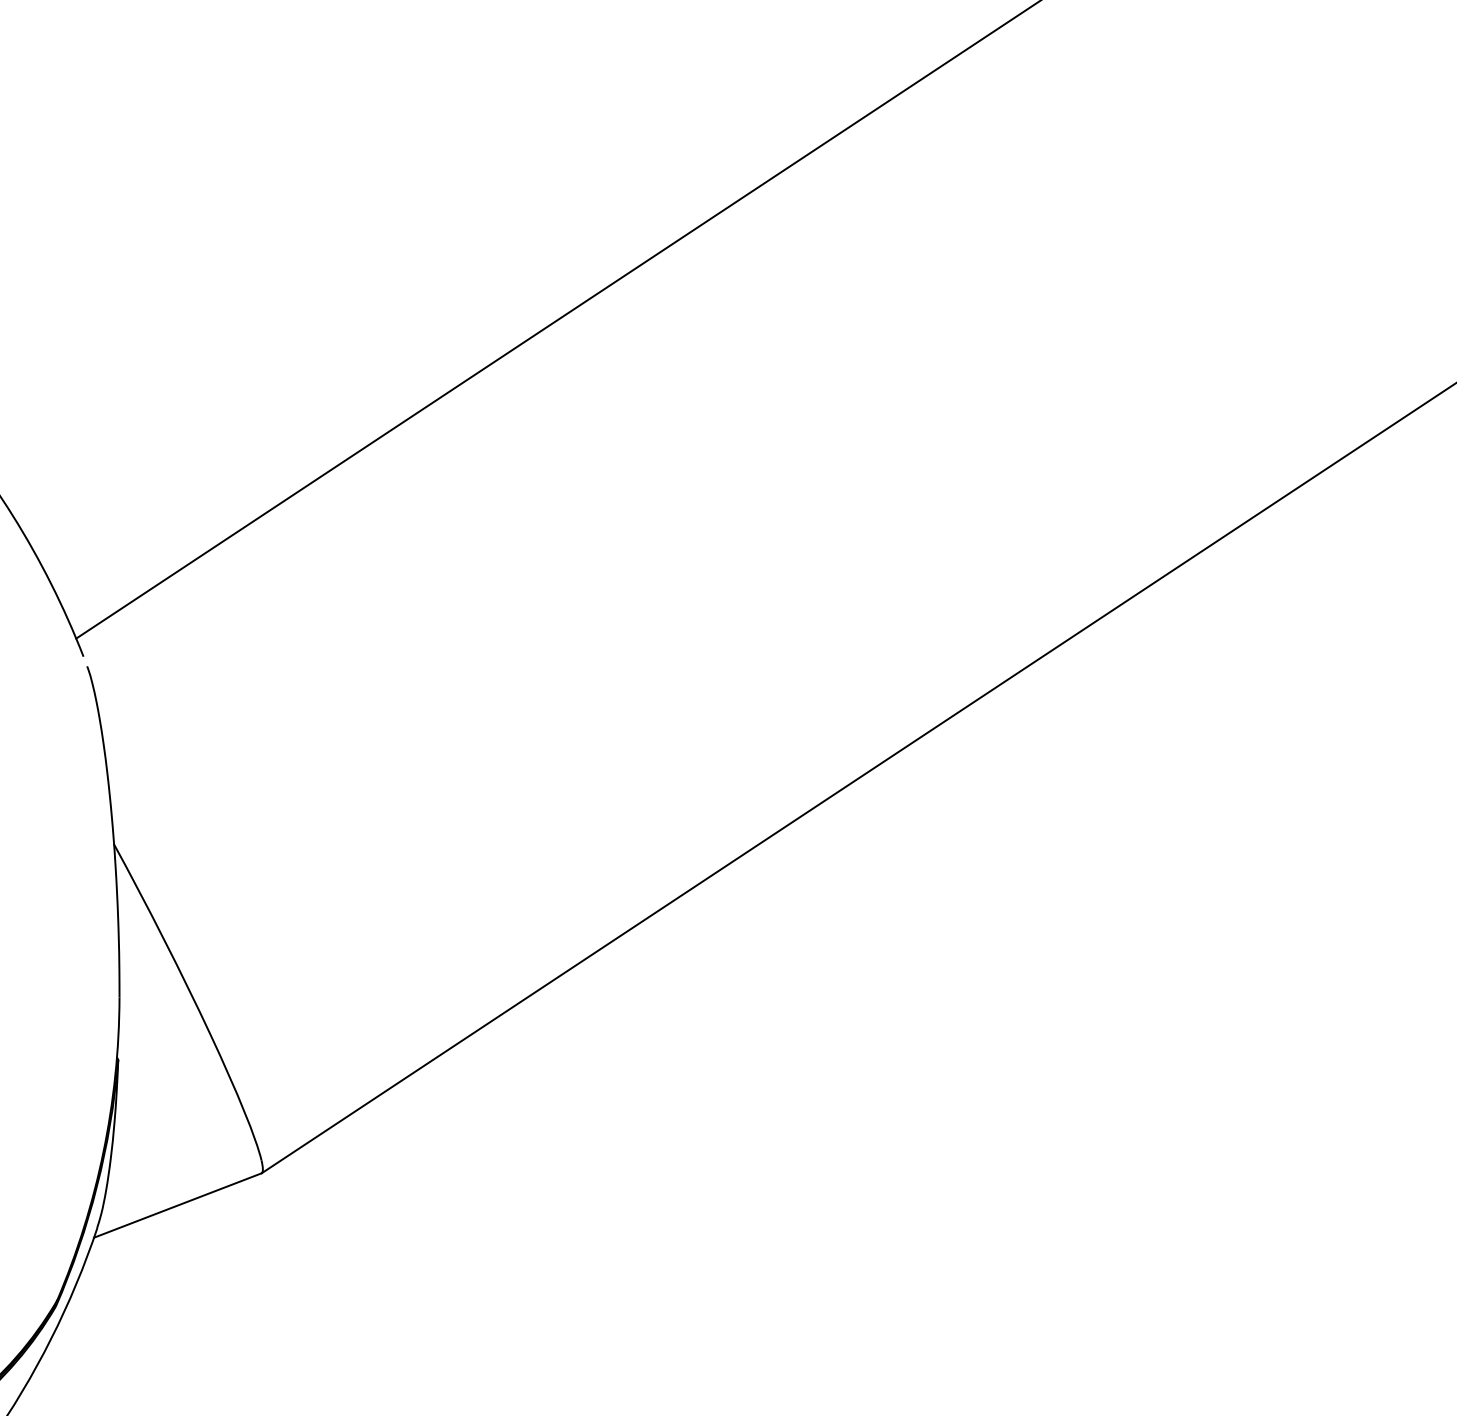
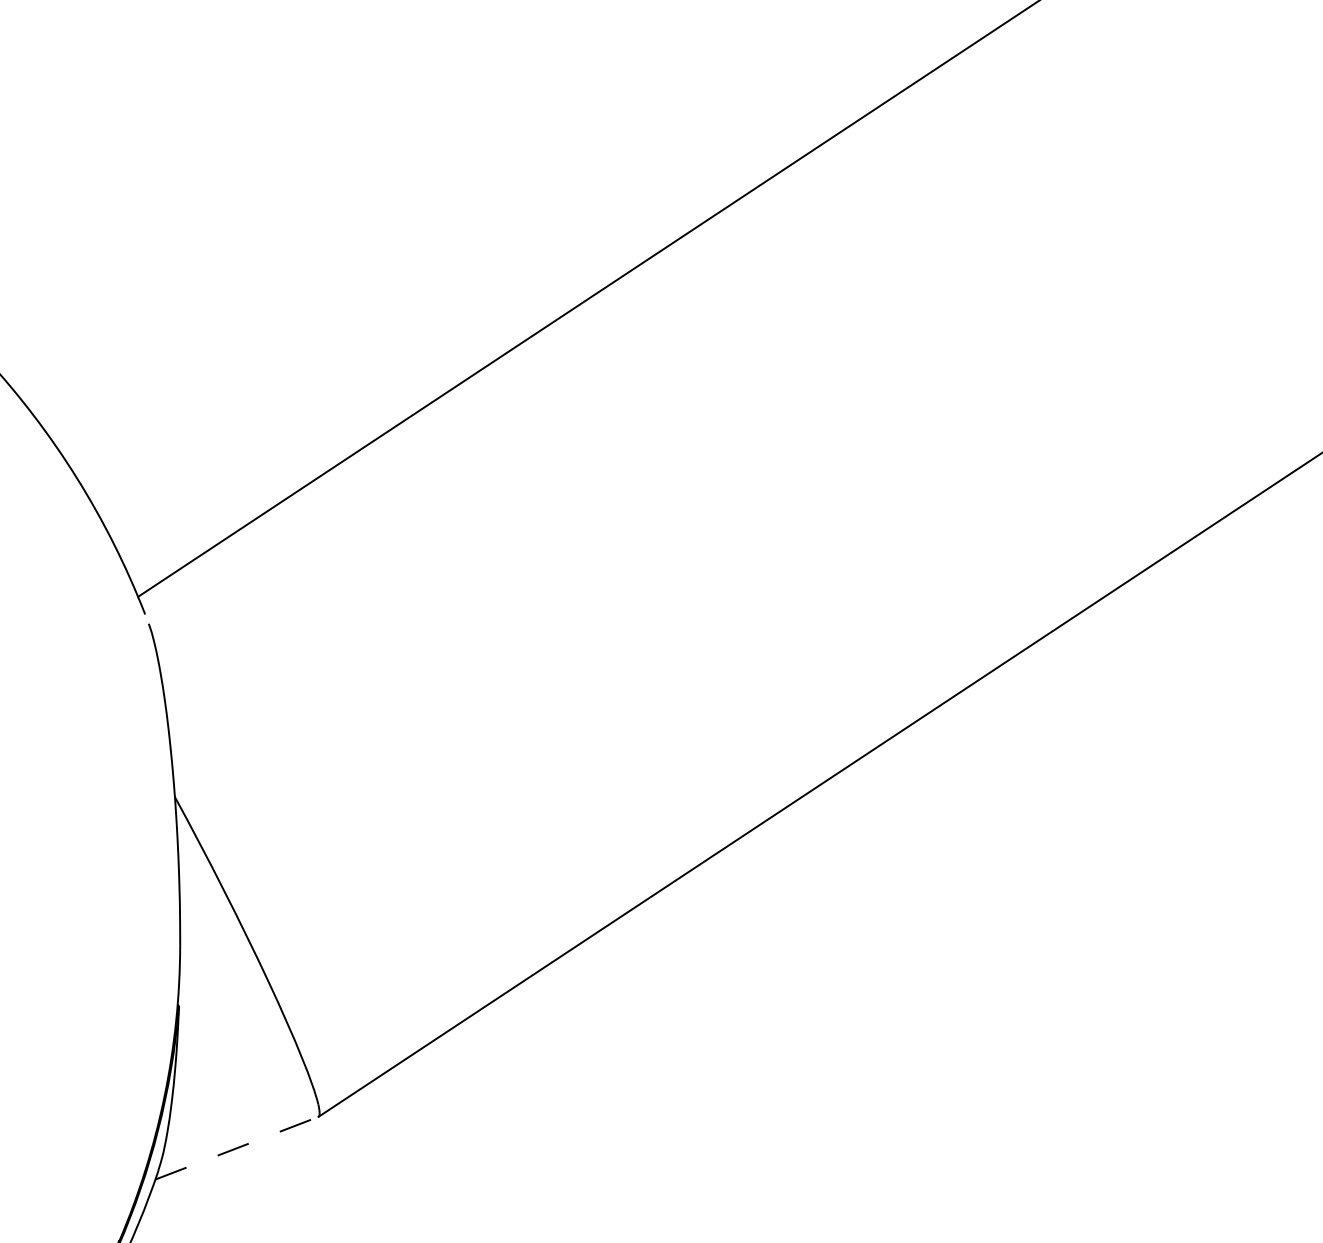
line: (177, 1205) -> (236, 1148), solid -> dashed

